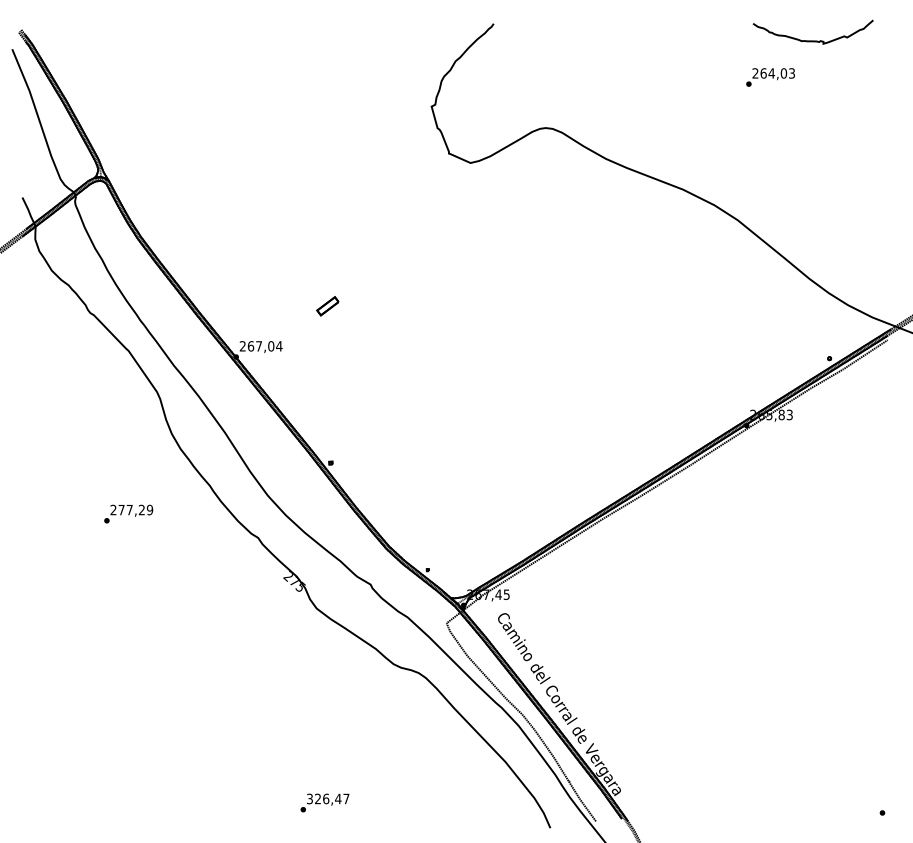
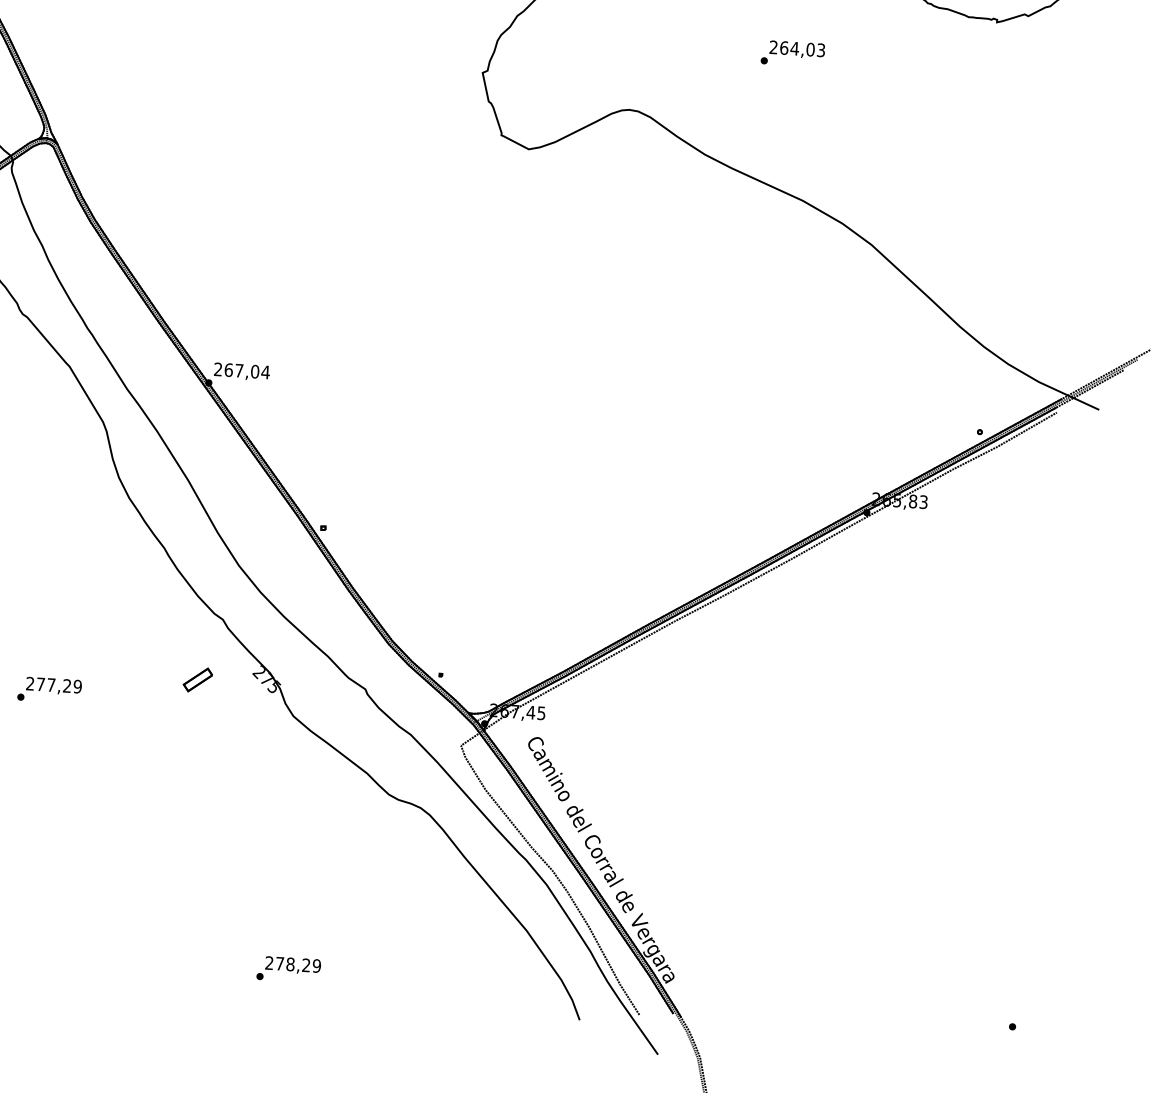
text: (770, 77) -> (792, 53), moved
part: (327, 306) -> (197, 680), moved
text: (128, 513) -> (49, 689), moved
text: (328, 798) -> (293, 964), 326,47 -> 278,29

